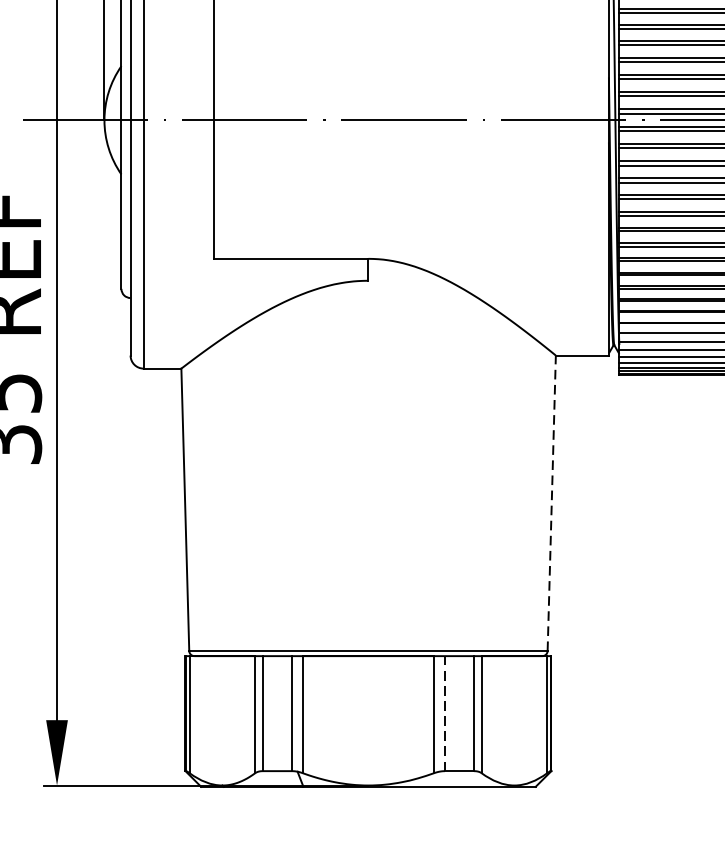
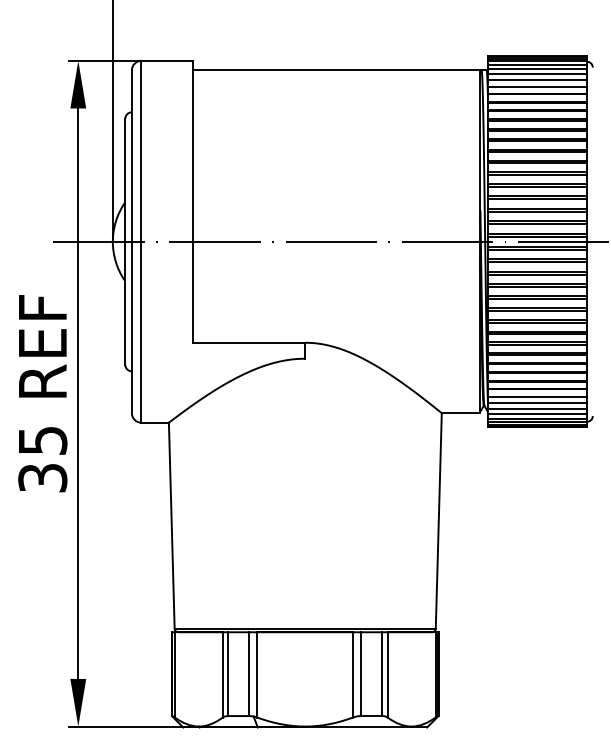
line: (551, 502) -> (438, 520), dashed -> solid
line: (444, 714) -> (360, 674), dashed -> solid

